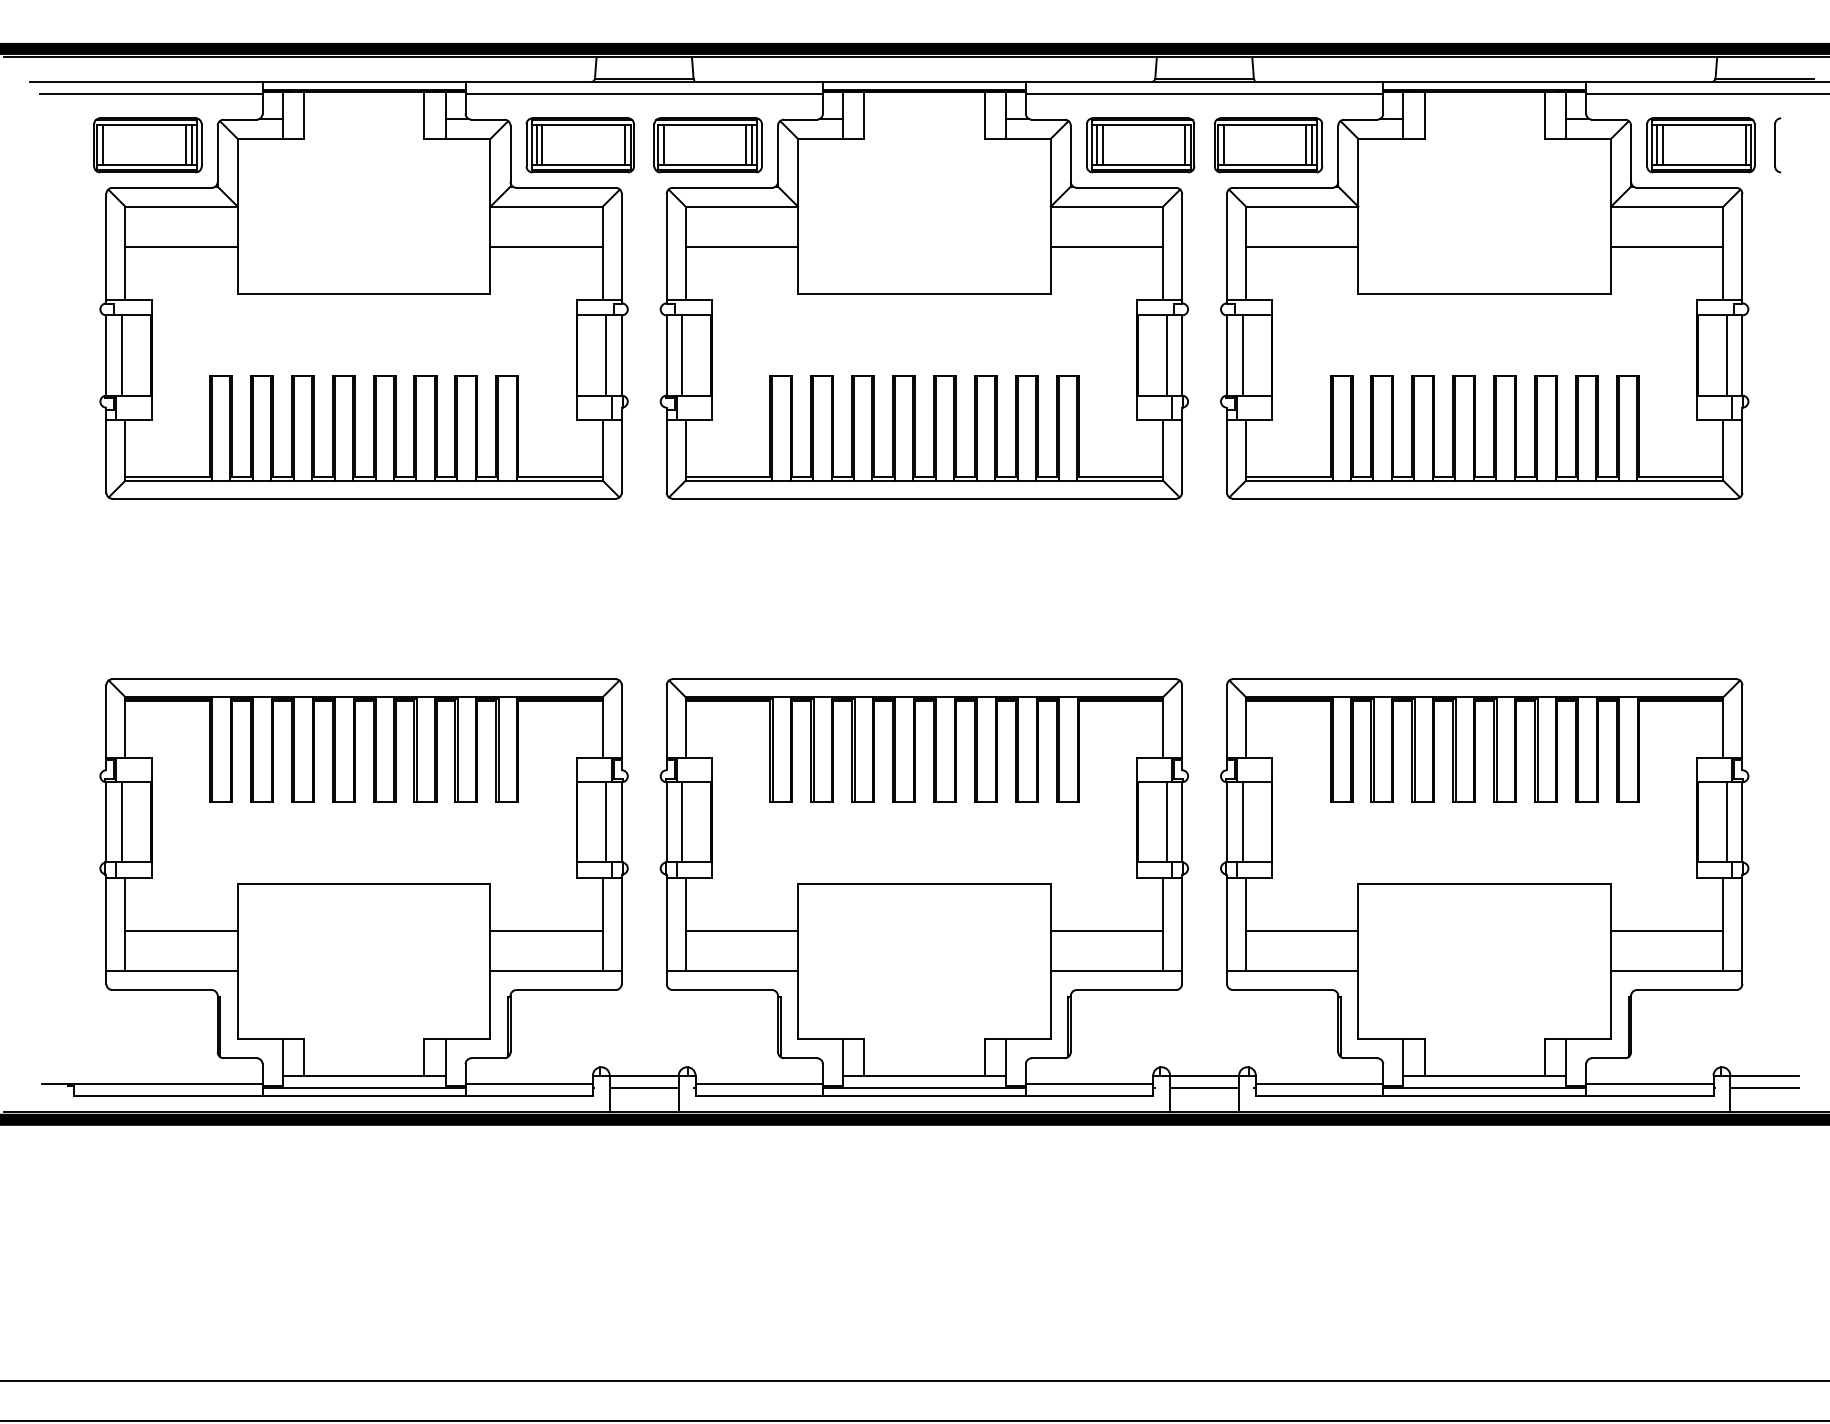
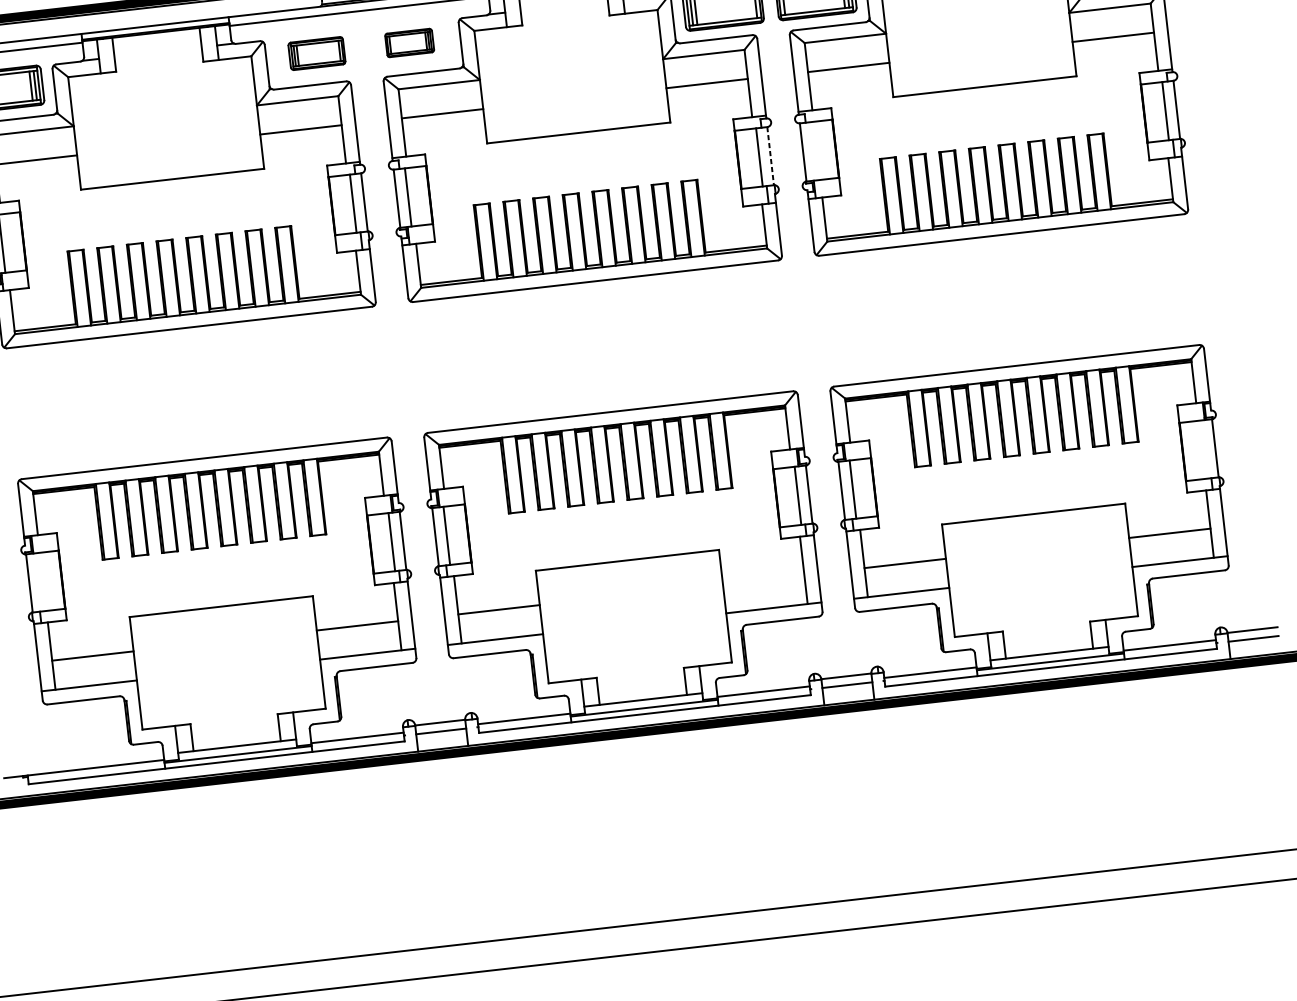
part: (579, 145) -> (316, 53), size x0.7
part: (707, 145) -> (409, 43), size x0.6
line: (1242, 355) -> (814, 151), removed
line: (1182, 356) -> (771, 156), solid -> dashed
line: (121, 822) -> (40, 582), removed
line: (1726, 822) -> (1203, 449), removed
line: (1106, 931) -> (763, 579), removed

